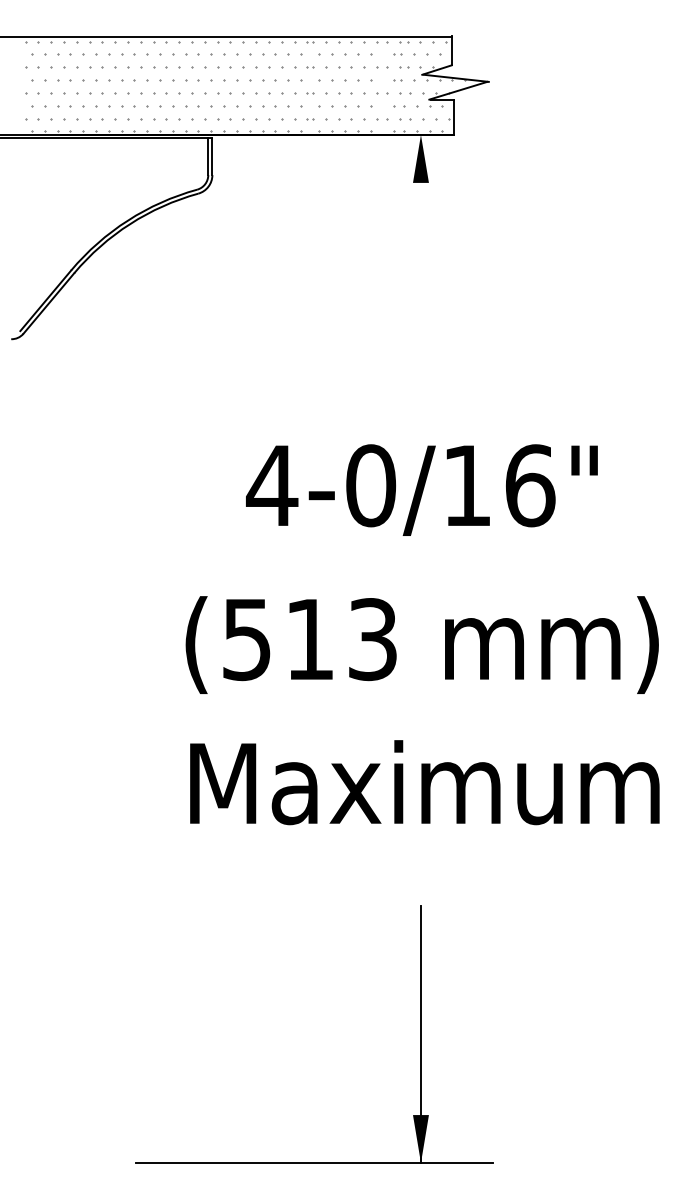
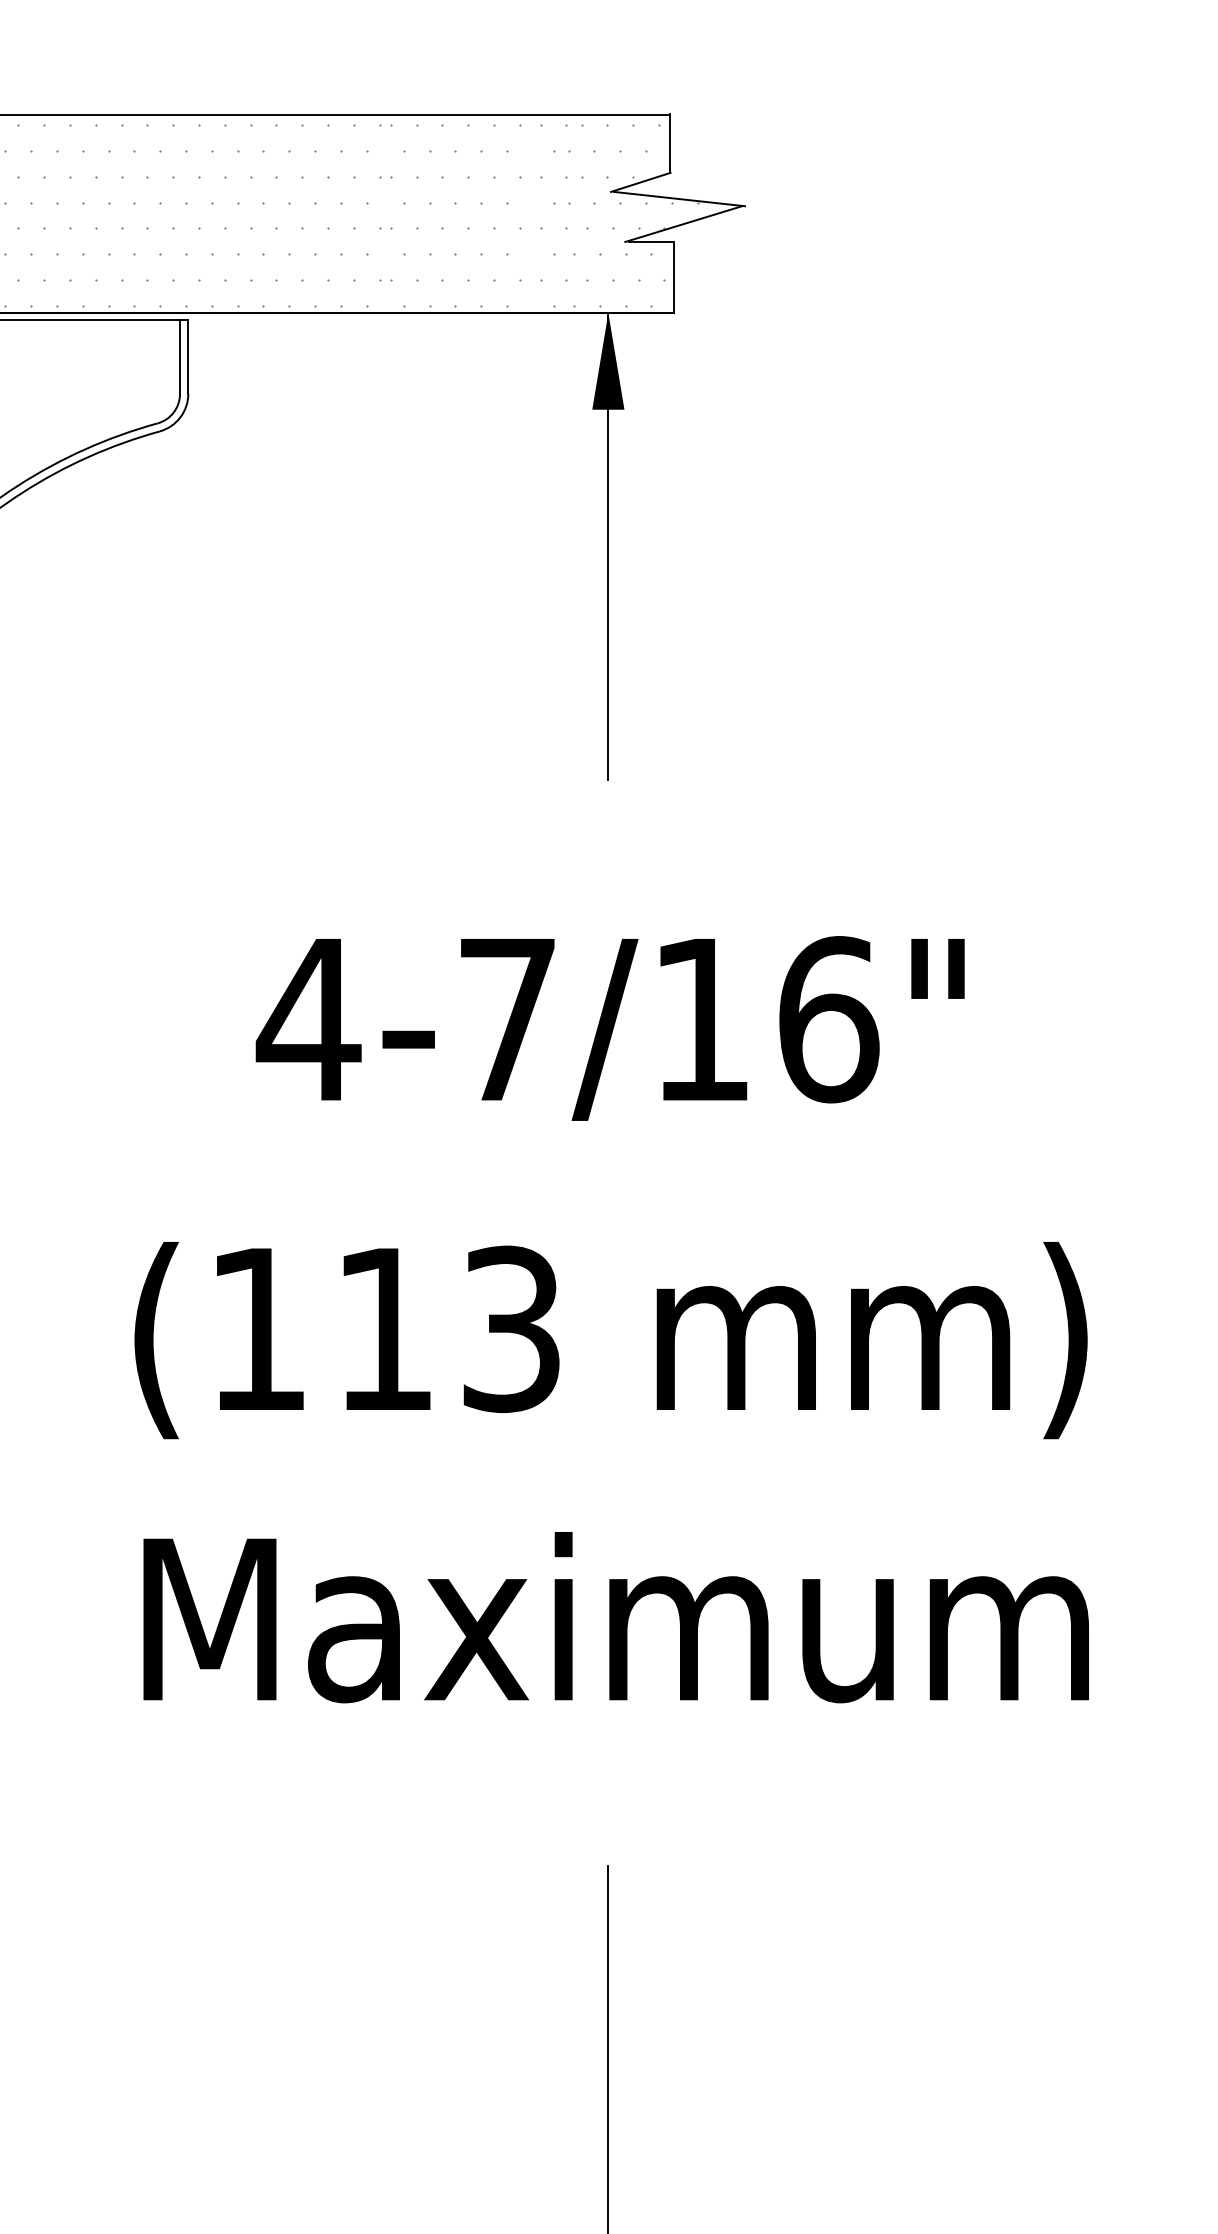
line: (420, 250) -> (607, 545), added
text: (371, 485) -> (508, 1019), 4-0/16" -> 4-7/16"
text: (246, 640) -> (256, 1331), (513 -> (113

